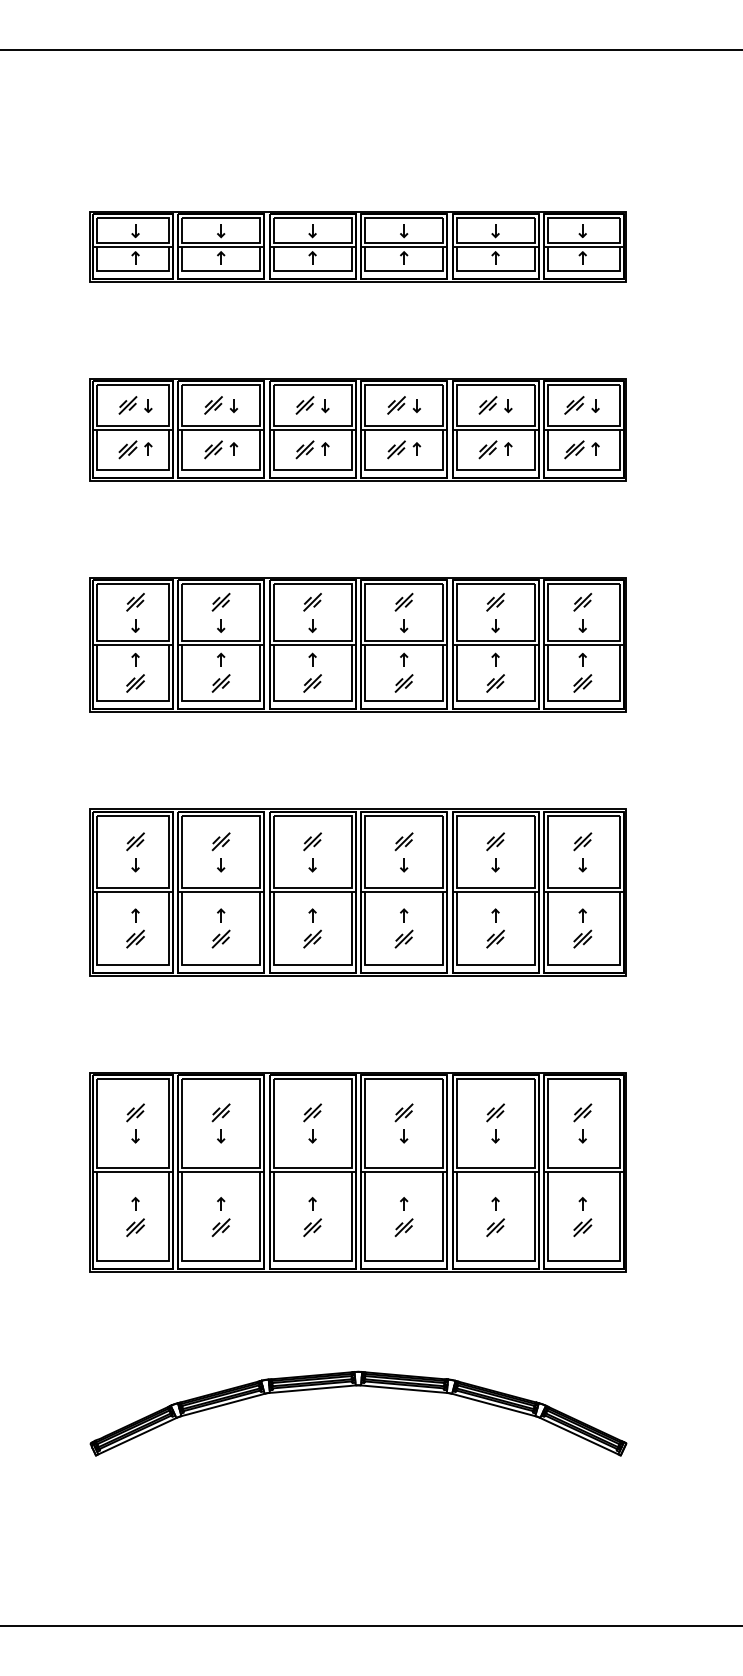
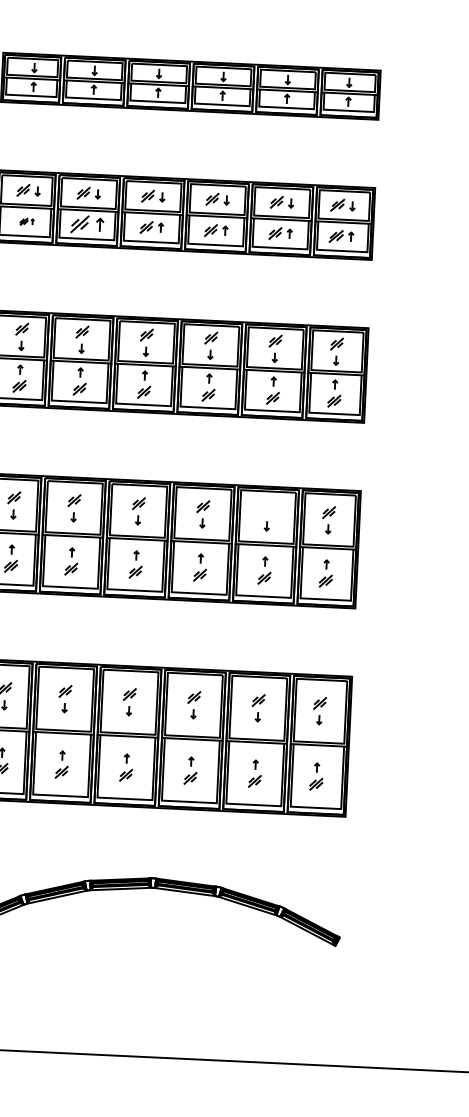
part: (135, 449) -> (27, 221), size x0.6
part: (221, 449) -> (87, 224), size x1.4
part: (495, 841) -> (267, 509), removed

